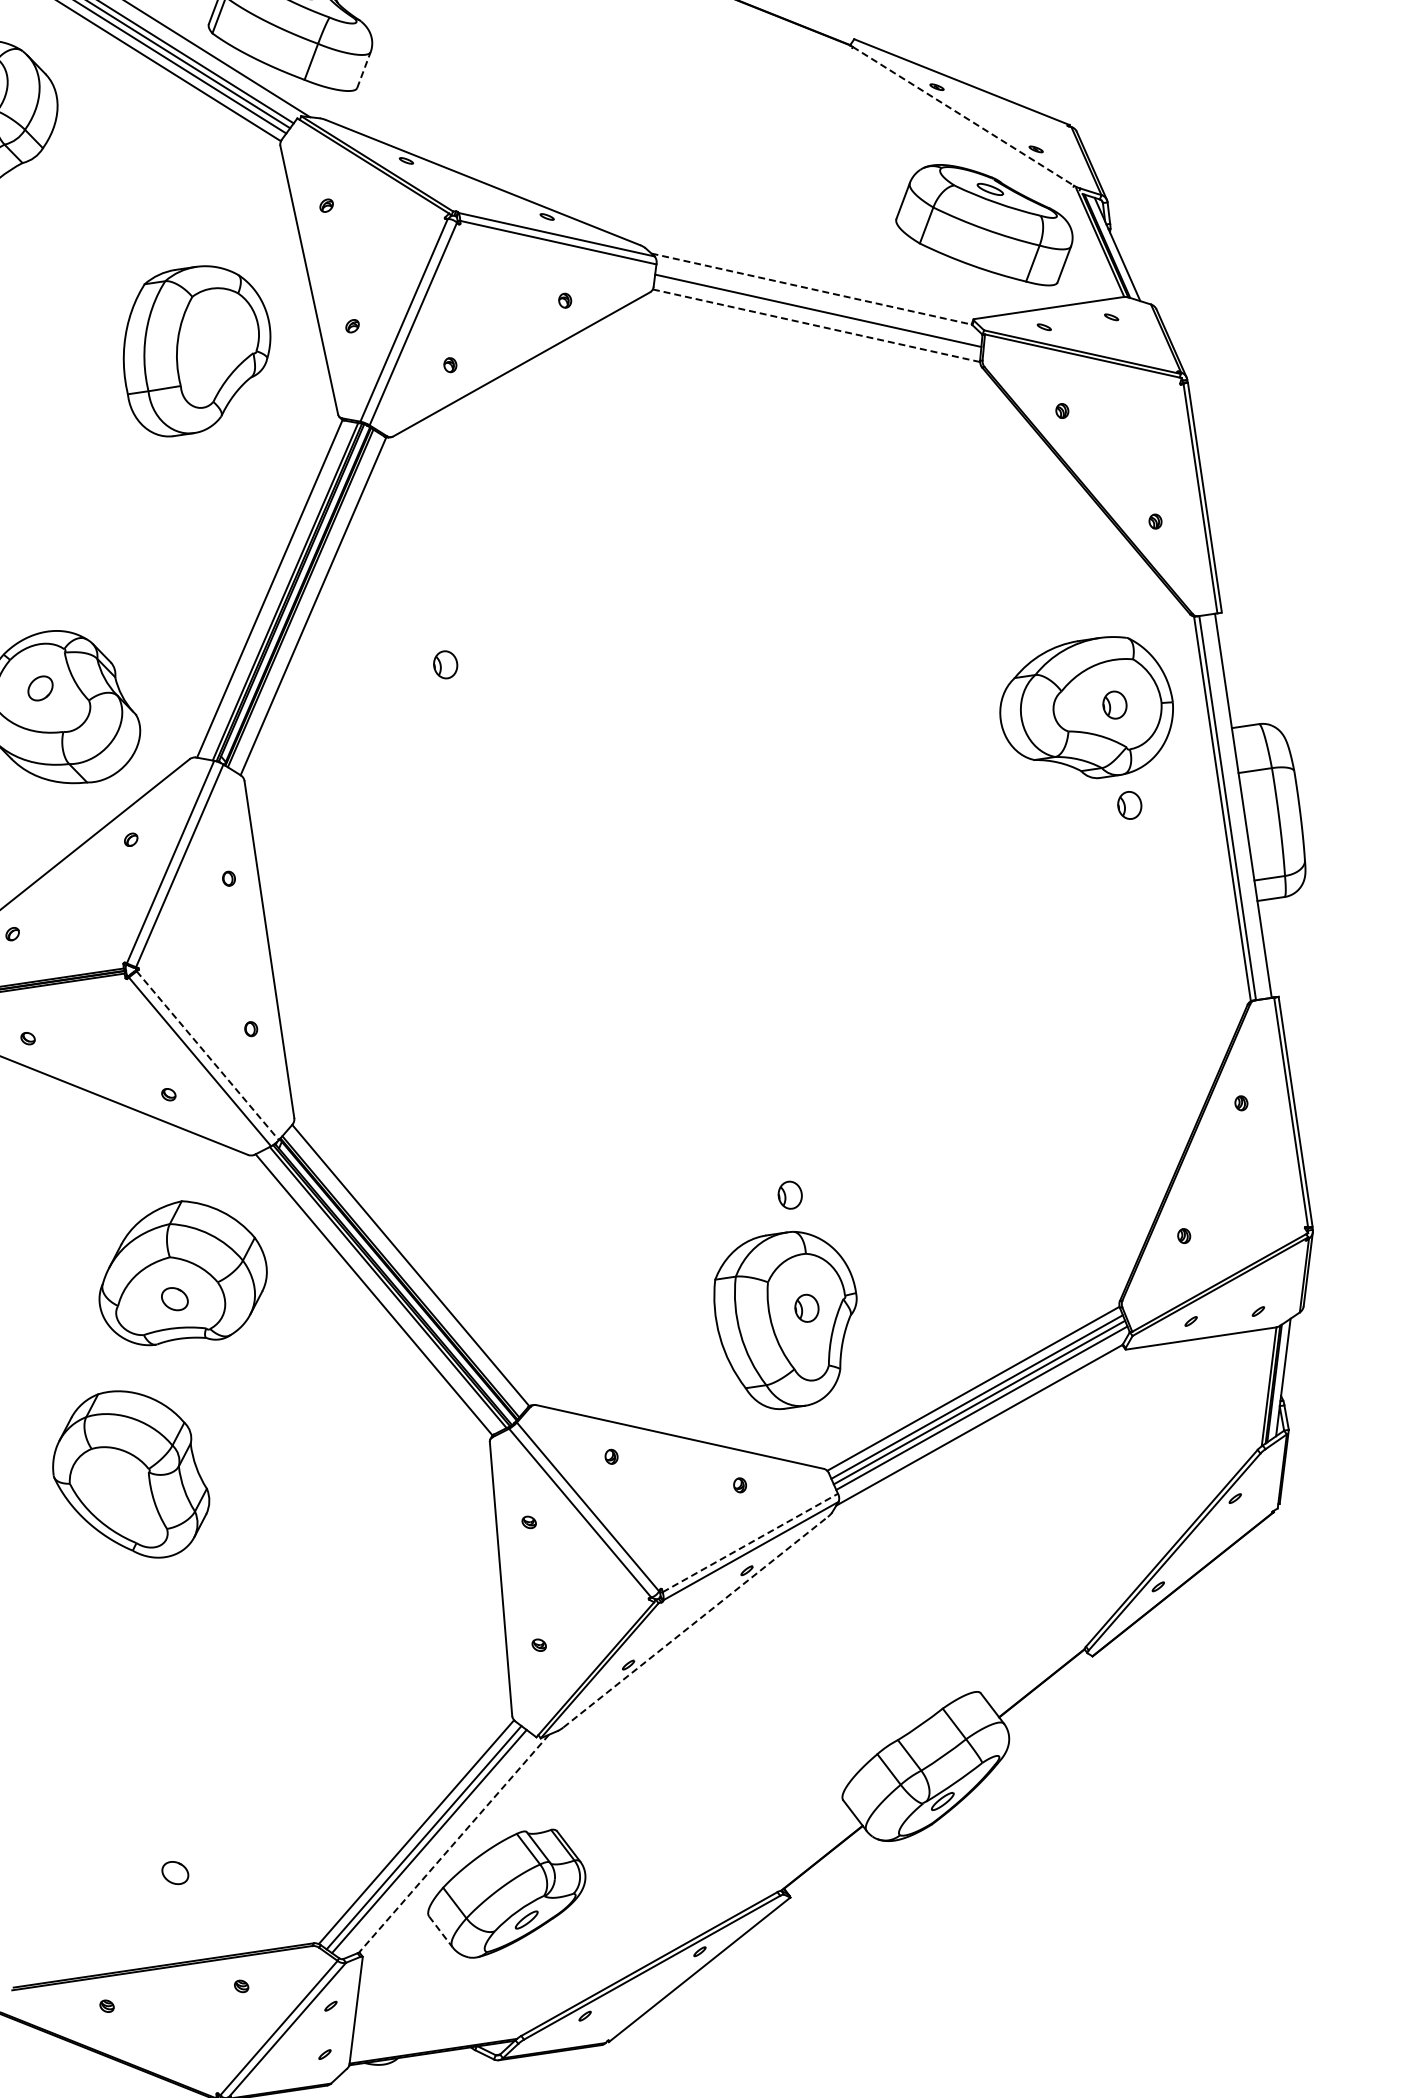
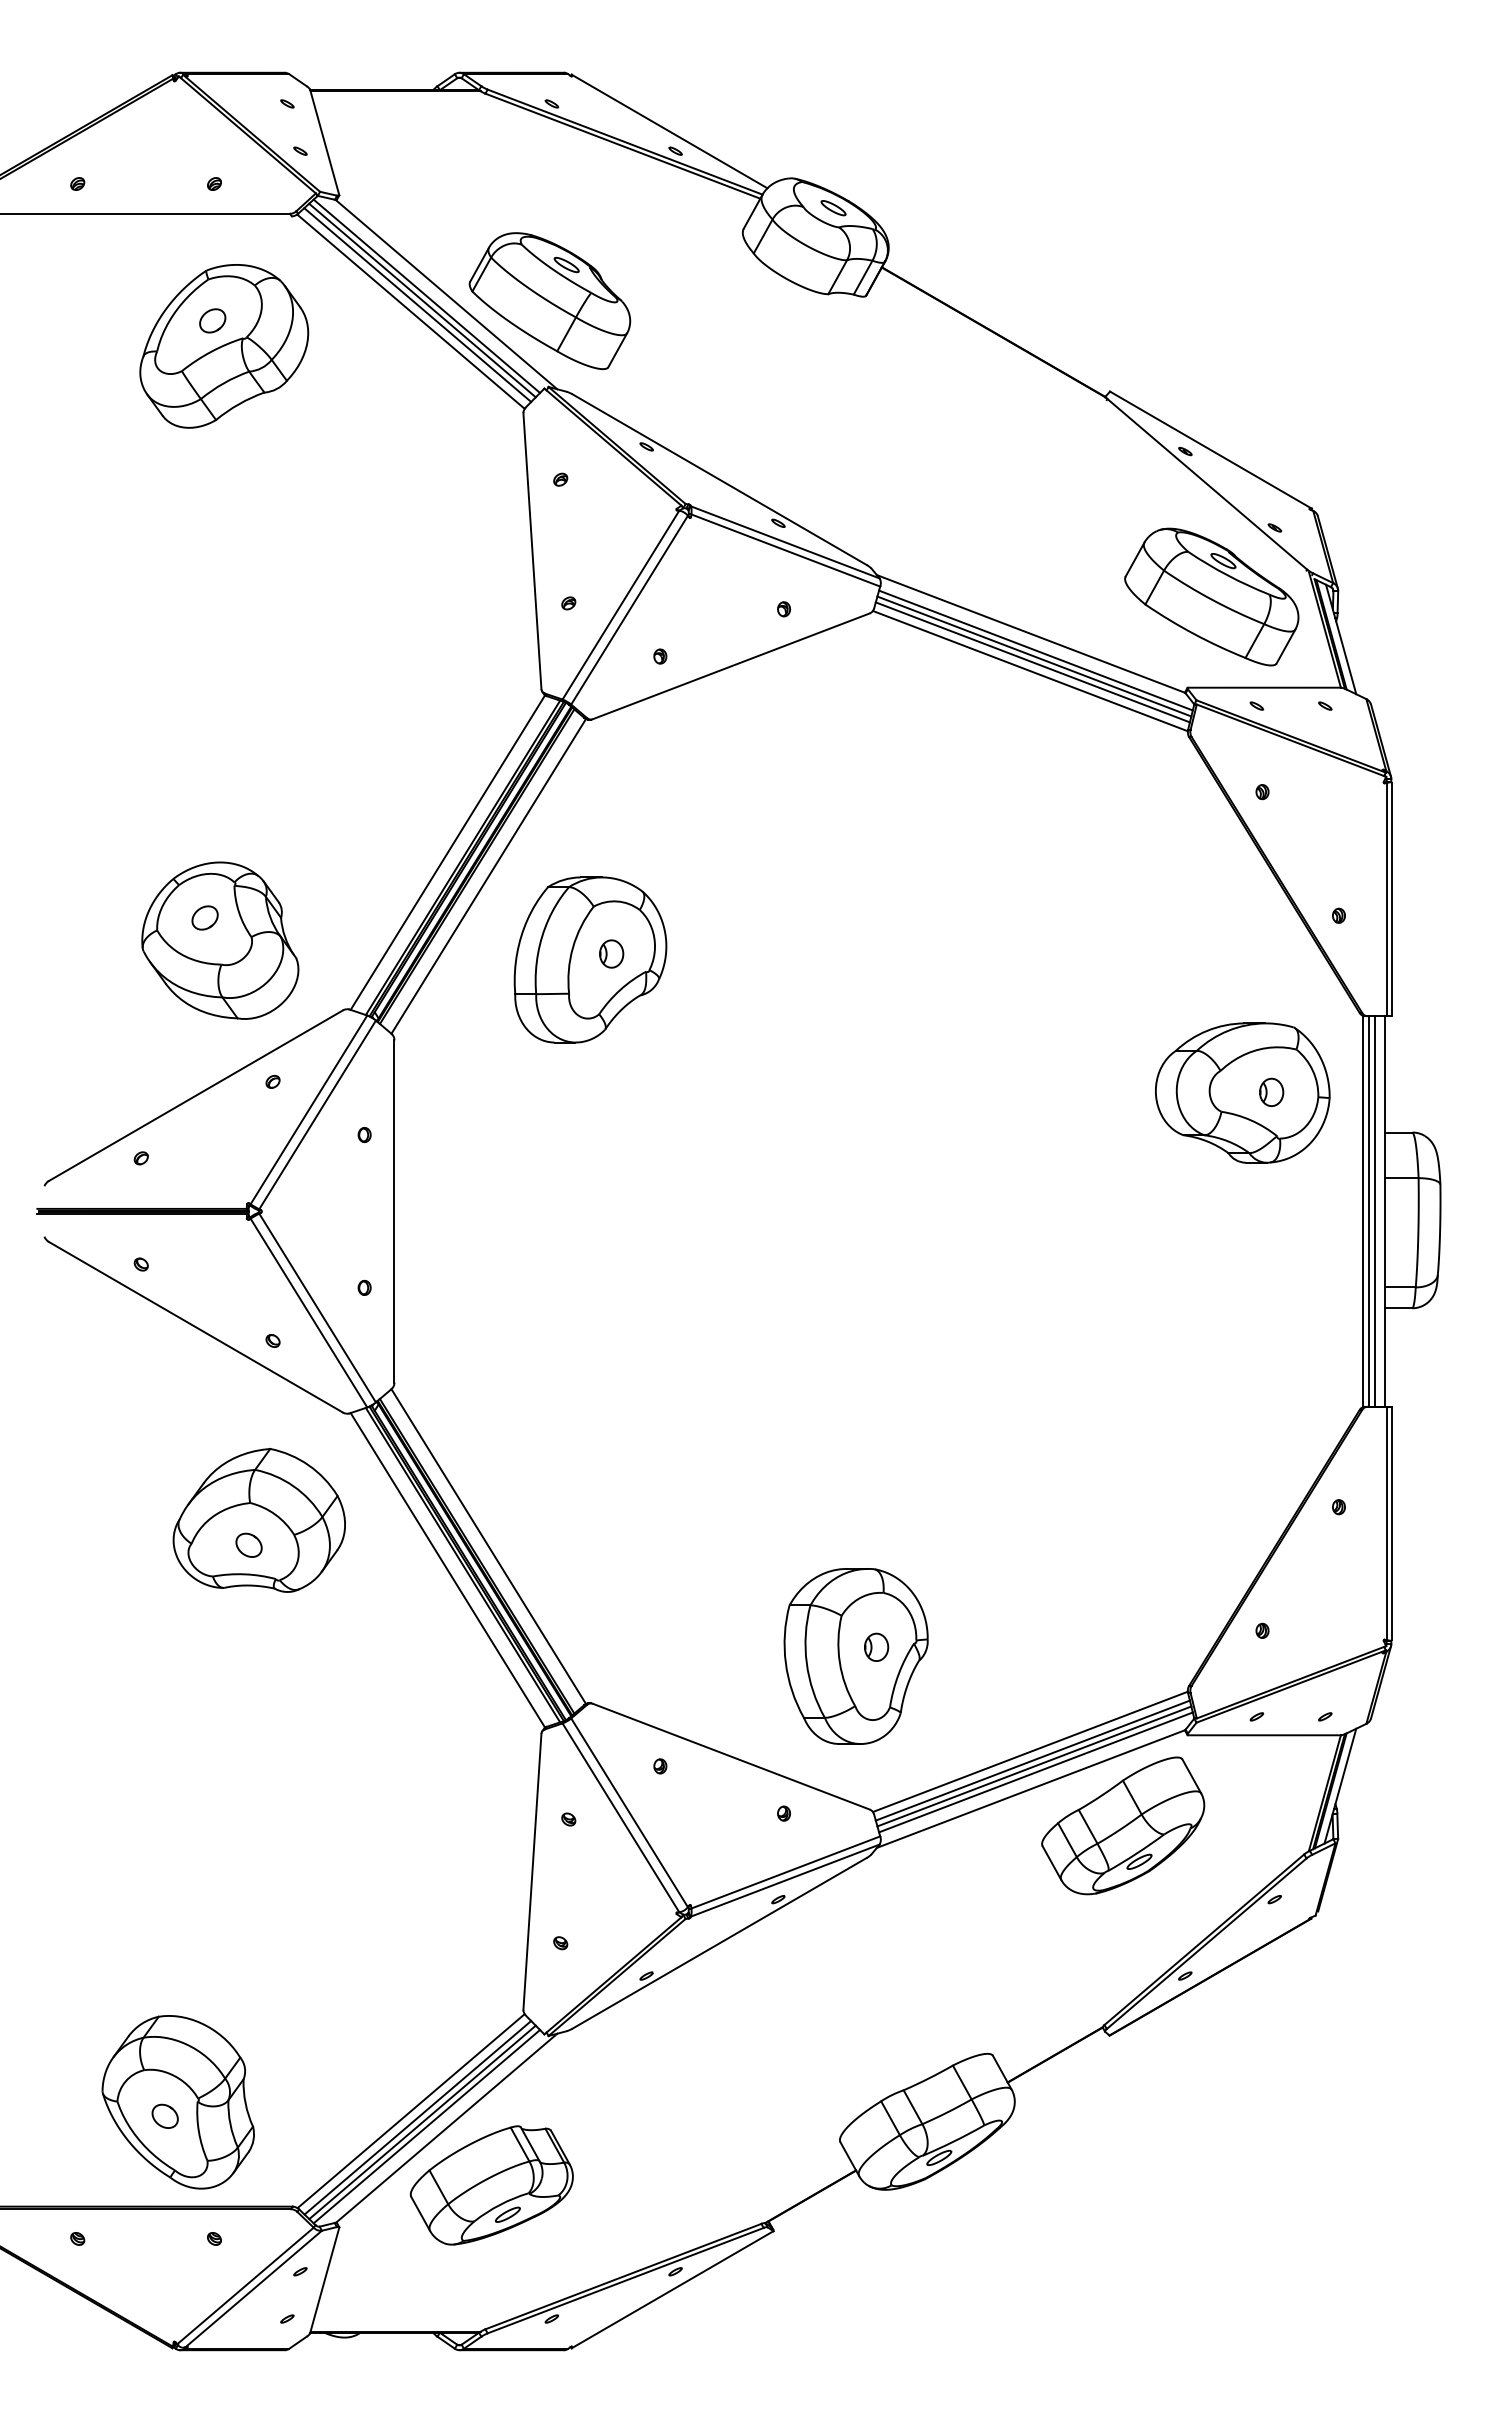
line: (363, 69) -> (617, 349), dashed -> solid
line: (963, 116) -> (1207, 484), dashed -> solid
line: (812, 289) -> (1031, 634), dashed -> solid
line: (818, 304) -> (1035, 650), added
line: (817, 316) -> (1032, 662), added
line: (816, 326) -> (1030, 671), dashed -> solid
part: (196, 349) -> (590, 959), moved
part: (1129, 804) -> (1271, 1193), removed
line: (1233, 807) -> (1374, 1211), added
line: (207, 1056) -> (317, 1308), dashed -> solid
part: (790, 1194) -> (876, 1531), removed
part: (1075, 1447) -> (1123, 1825), added
part: (129, 1475) -> (177, 2102), moved
line: (751, 1542) -> (786, 1872), dashed -> solid
line: (695, 1622) -> (719, 1943), dashed -> solid
line: (453, 1844) -> (446, 2128), dashed -> solid
line: (433, 1845) -> (426, 2126), added
line: (440, 1932) -> (420, 2214), dashed -> solid

